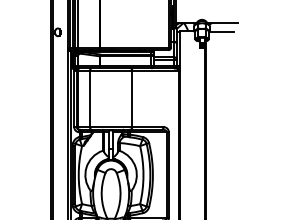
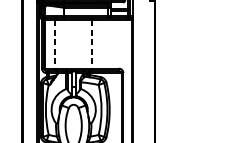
line: (89, 99) -> (55, 44), solid -> dashed
line: (132, 99) -> (92, 44), solid -> dashed

